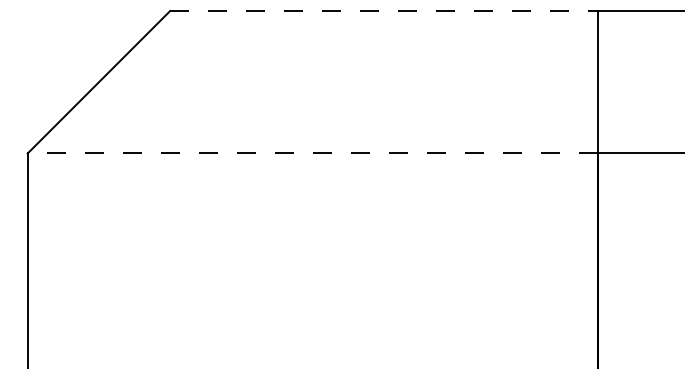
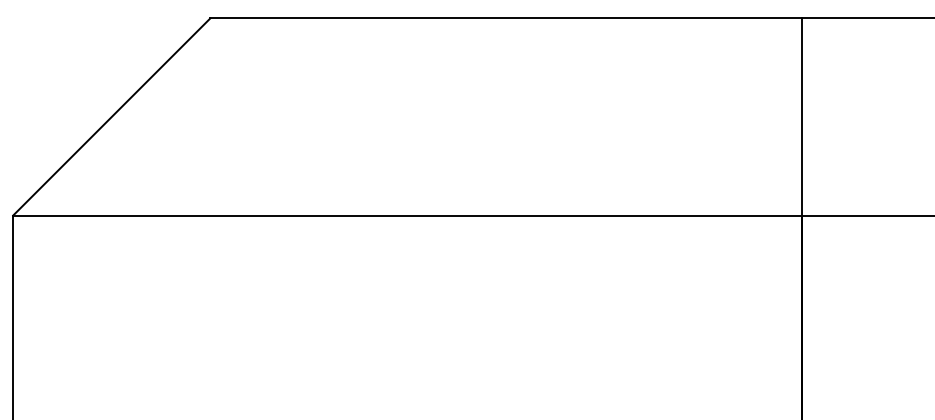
line: (383, 10) -> (505, 17), dashed -> solid
line: (312, 153) -> (407, 215), dashed -> solid

